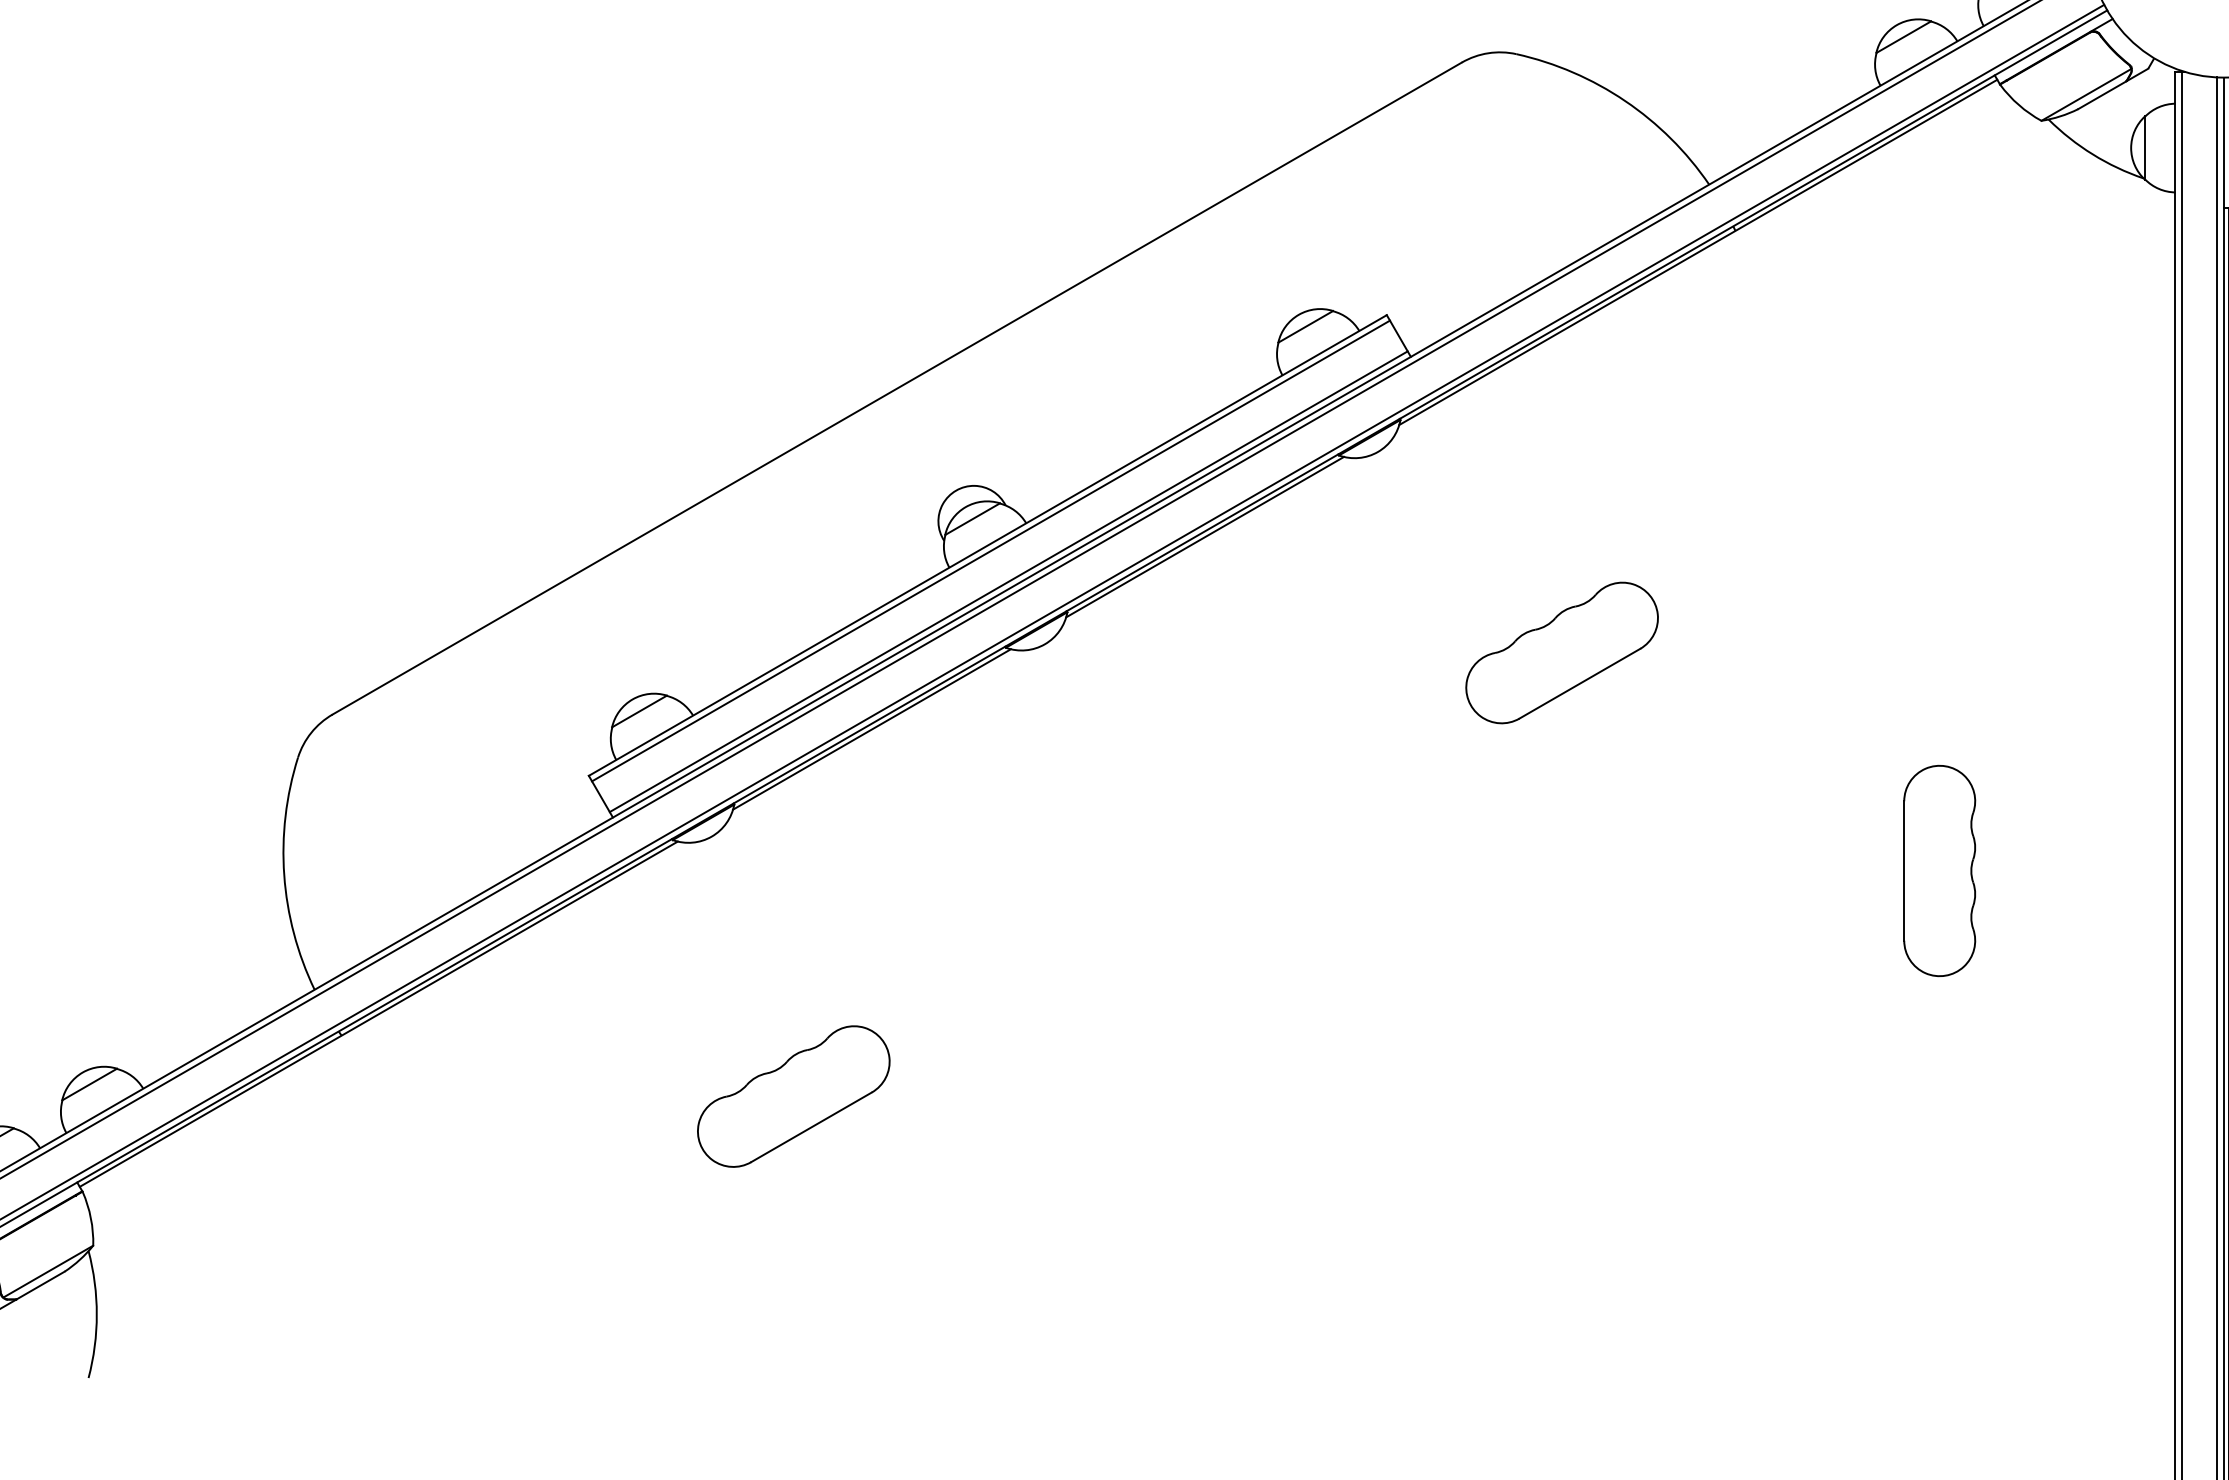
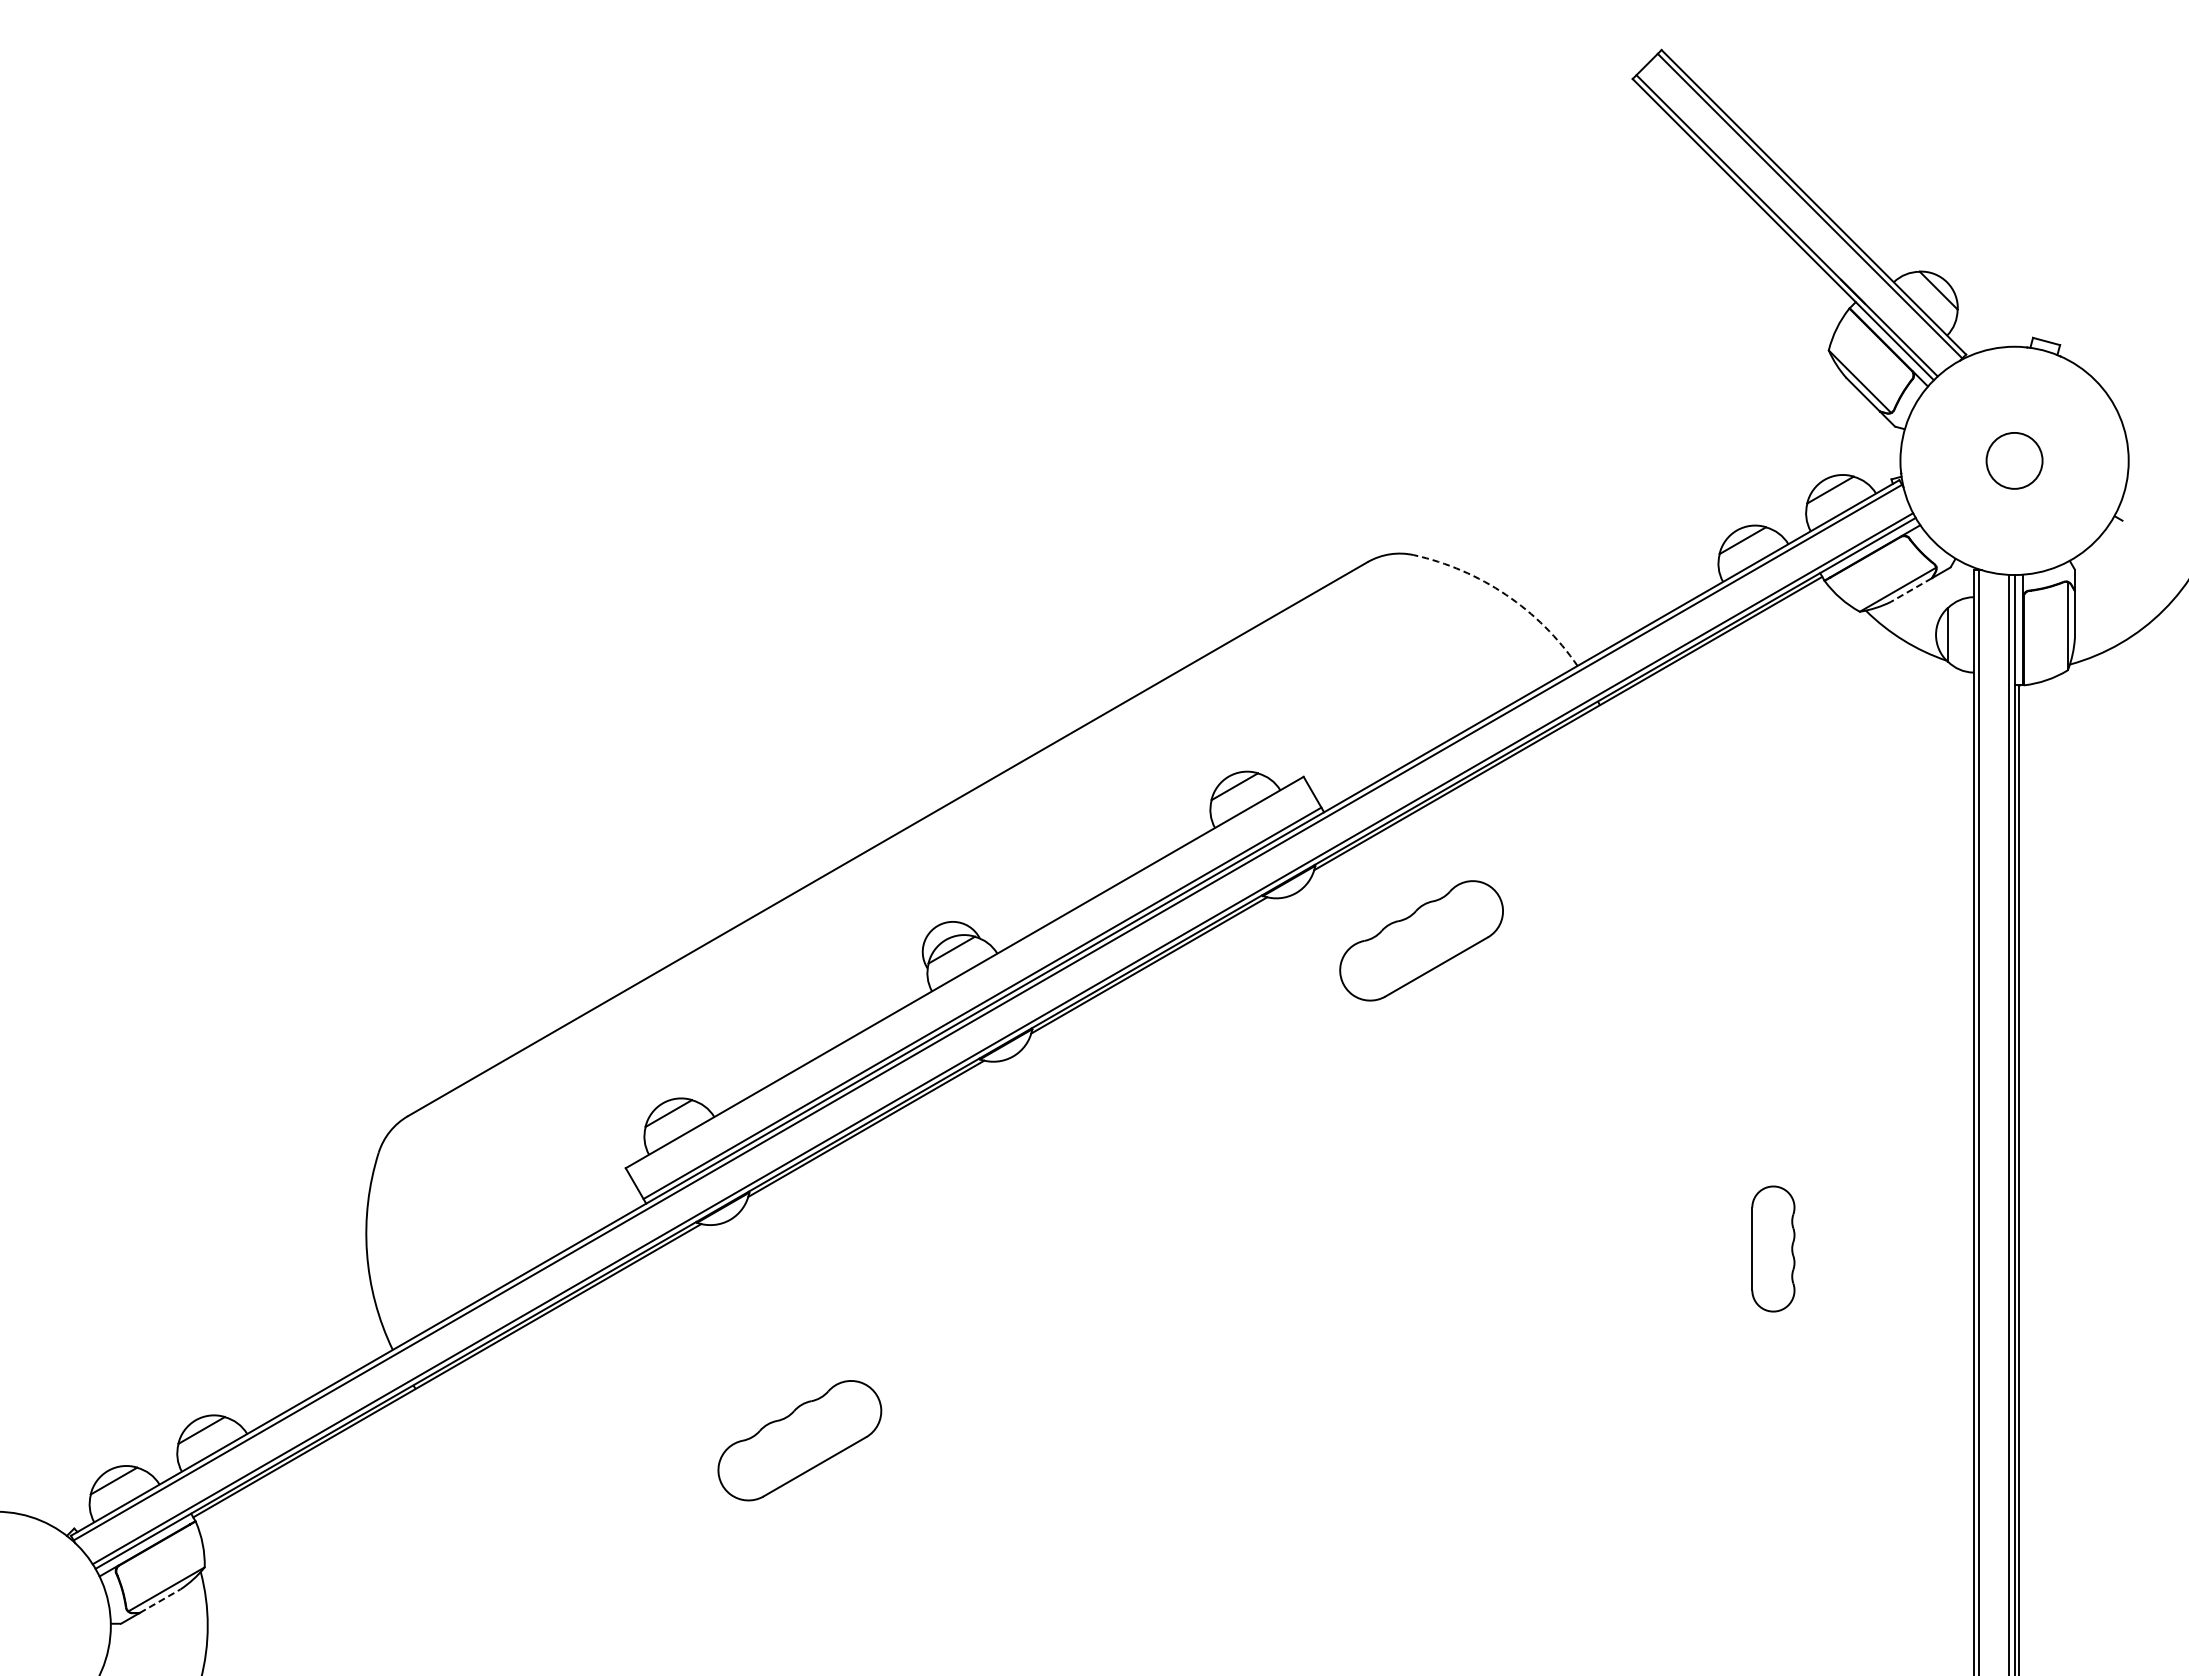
line: (2102, 95) -> (1911, 590), solid -> dashed
arc: (1625, 100) -> (1506, 594), solid -> dashed
line: (991, 550) -> (967, 976), removed
part: (1561, 652) -> (1421, 940), moved
part: (1939, 870) -> (1773, 1248), size x0.7
line: (41, 1285) -> (160, 1601), solid -> dashed

